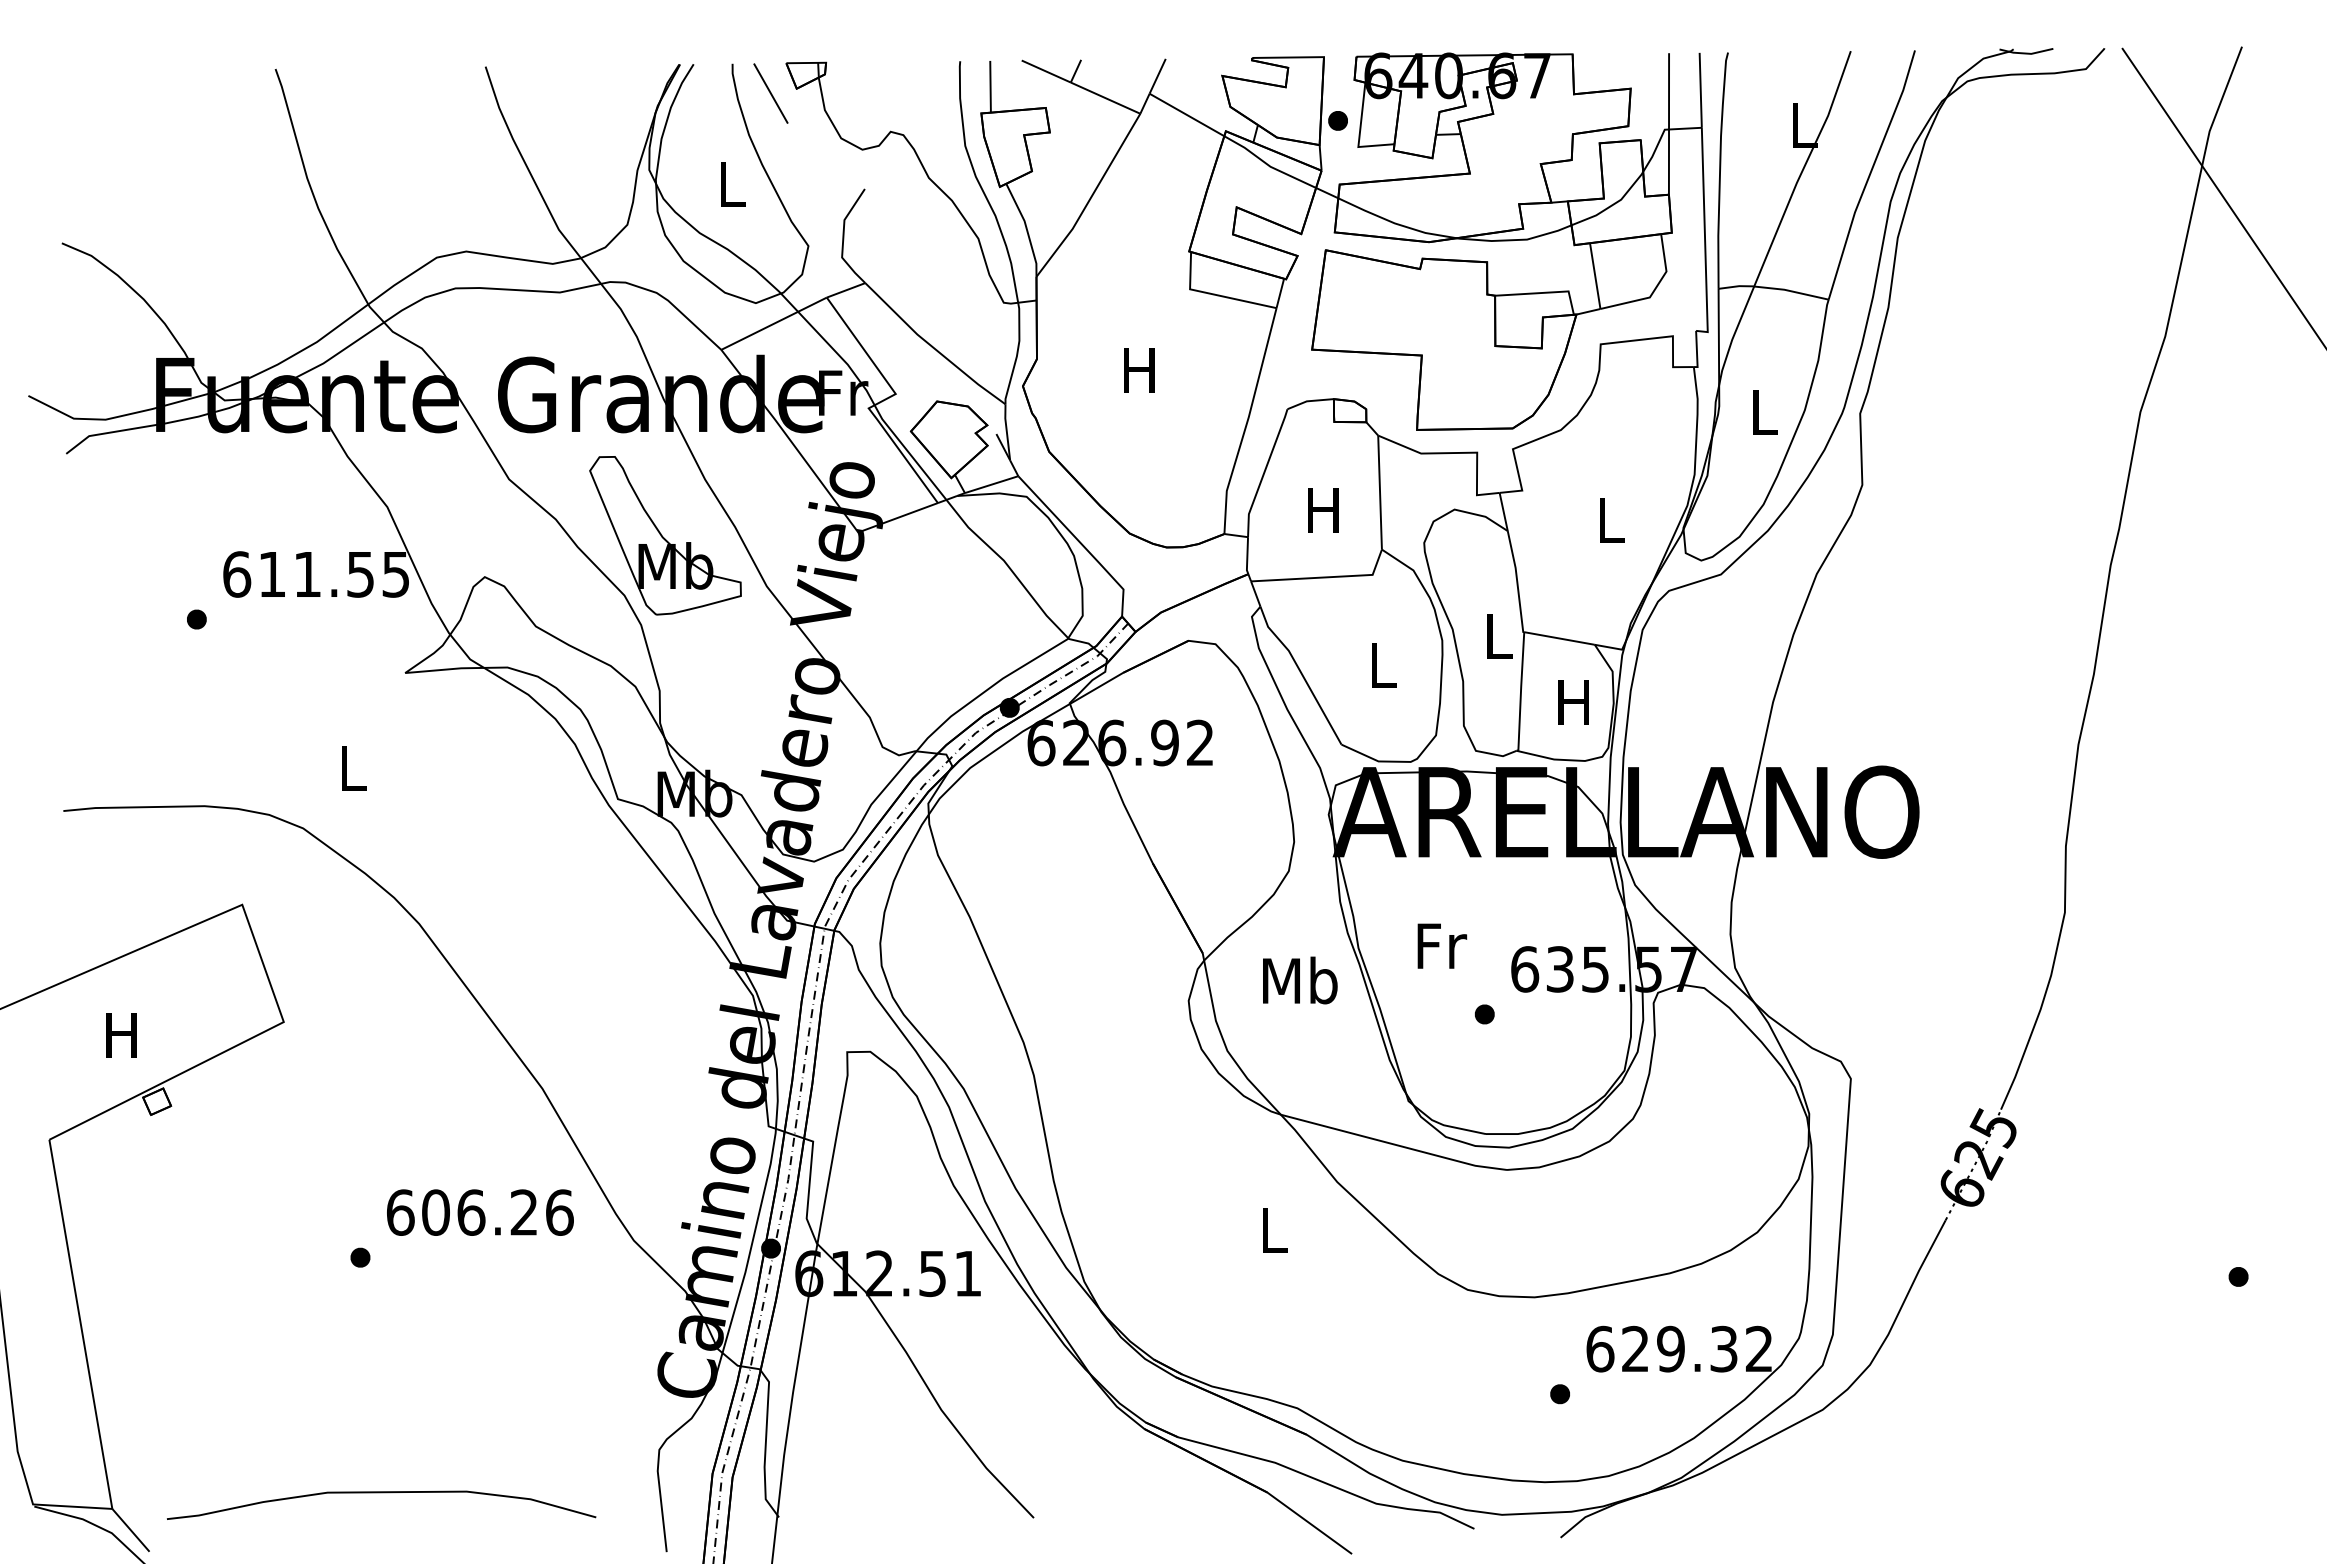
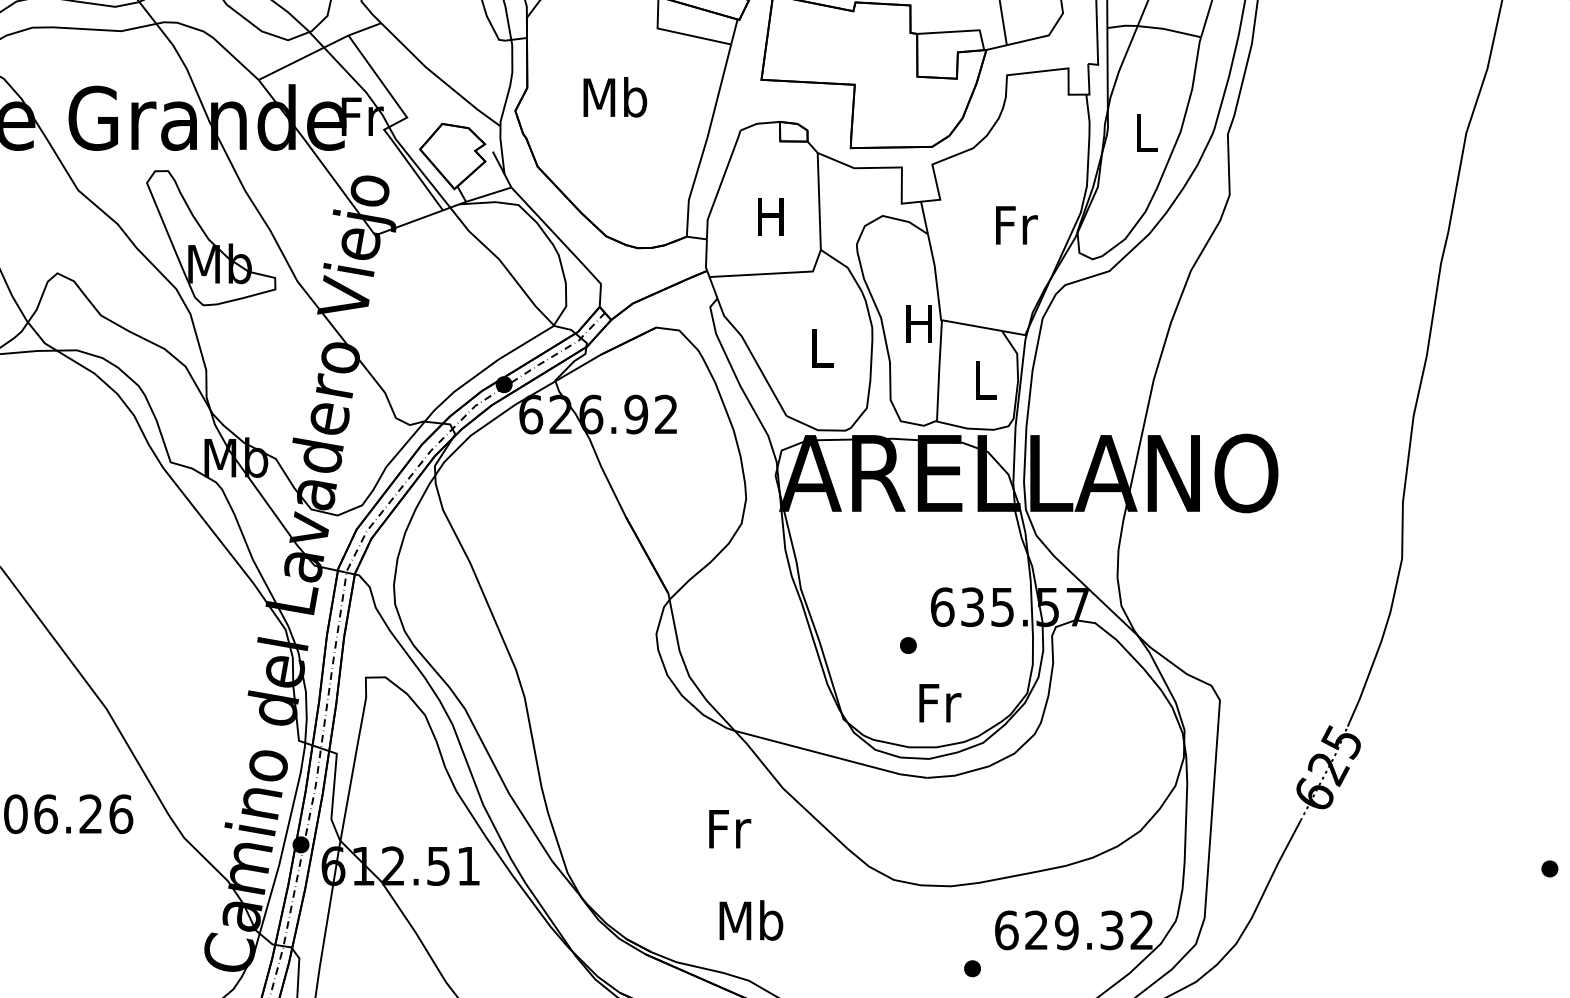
text: (1140, 370) -> (615, 97), H -> Mb
text: (1611, 520) -> (1016, 225), L -> Fr
text: (1497, 636) -> (919, 323), L -> H
text: (1573, 702) -> (983, 380), H -> L
text: (1442, 945) -> (940, 702), moved
text: (1300, 980) -> (751, 920), moved
text: (1274, 1229) -> (729, 828), L -> Fr

